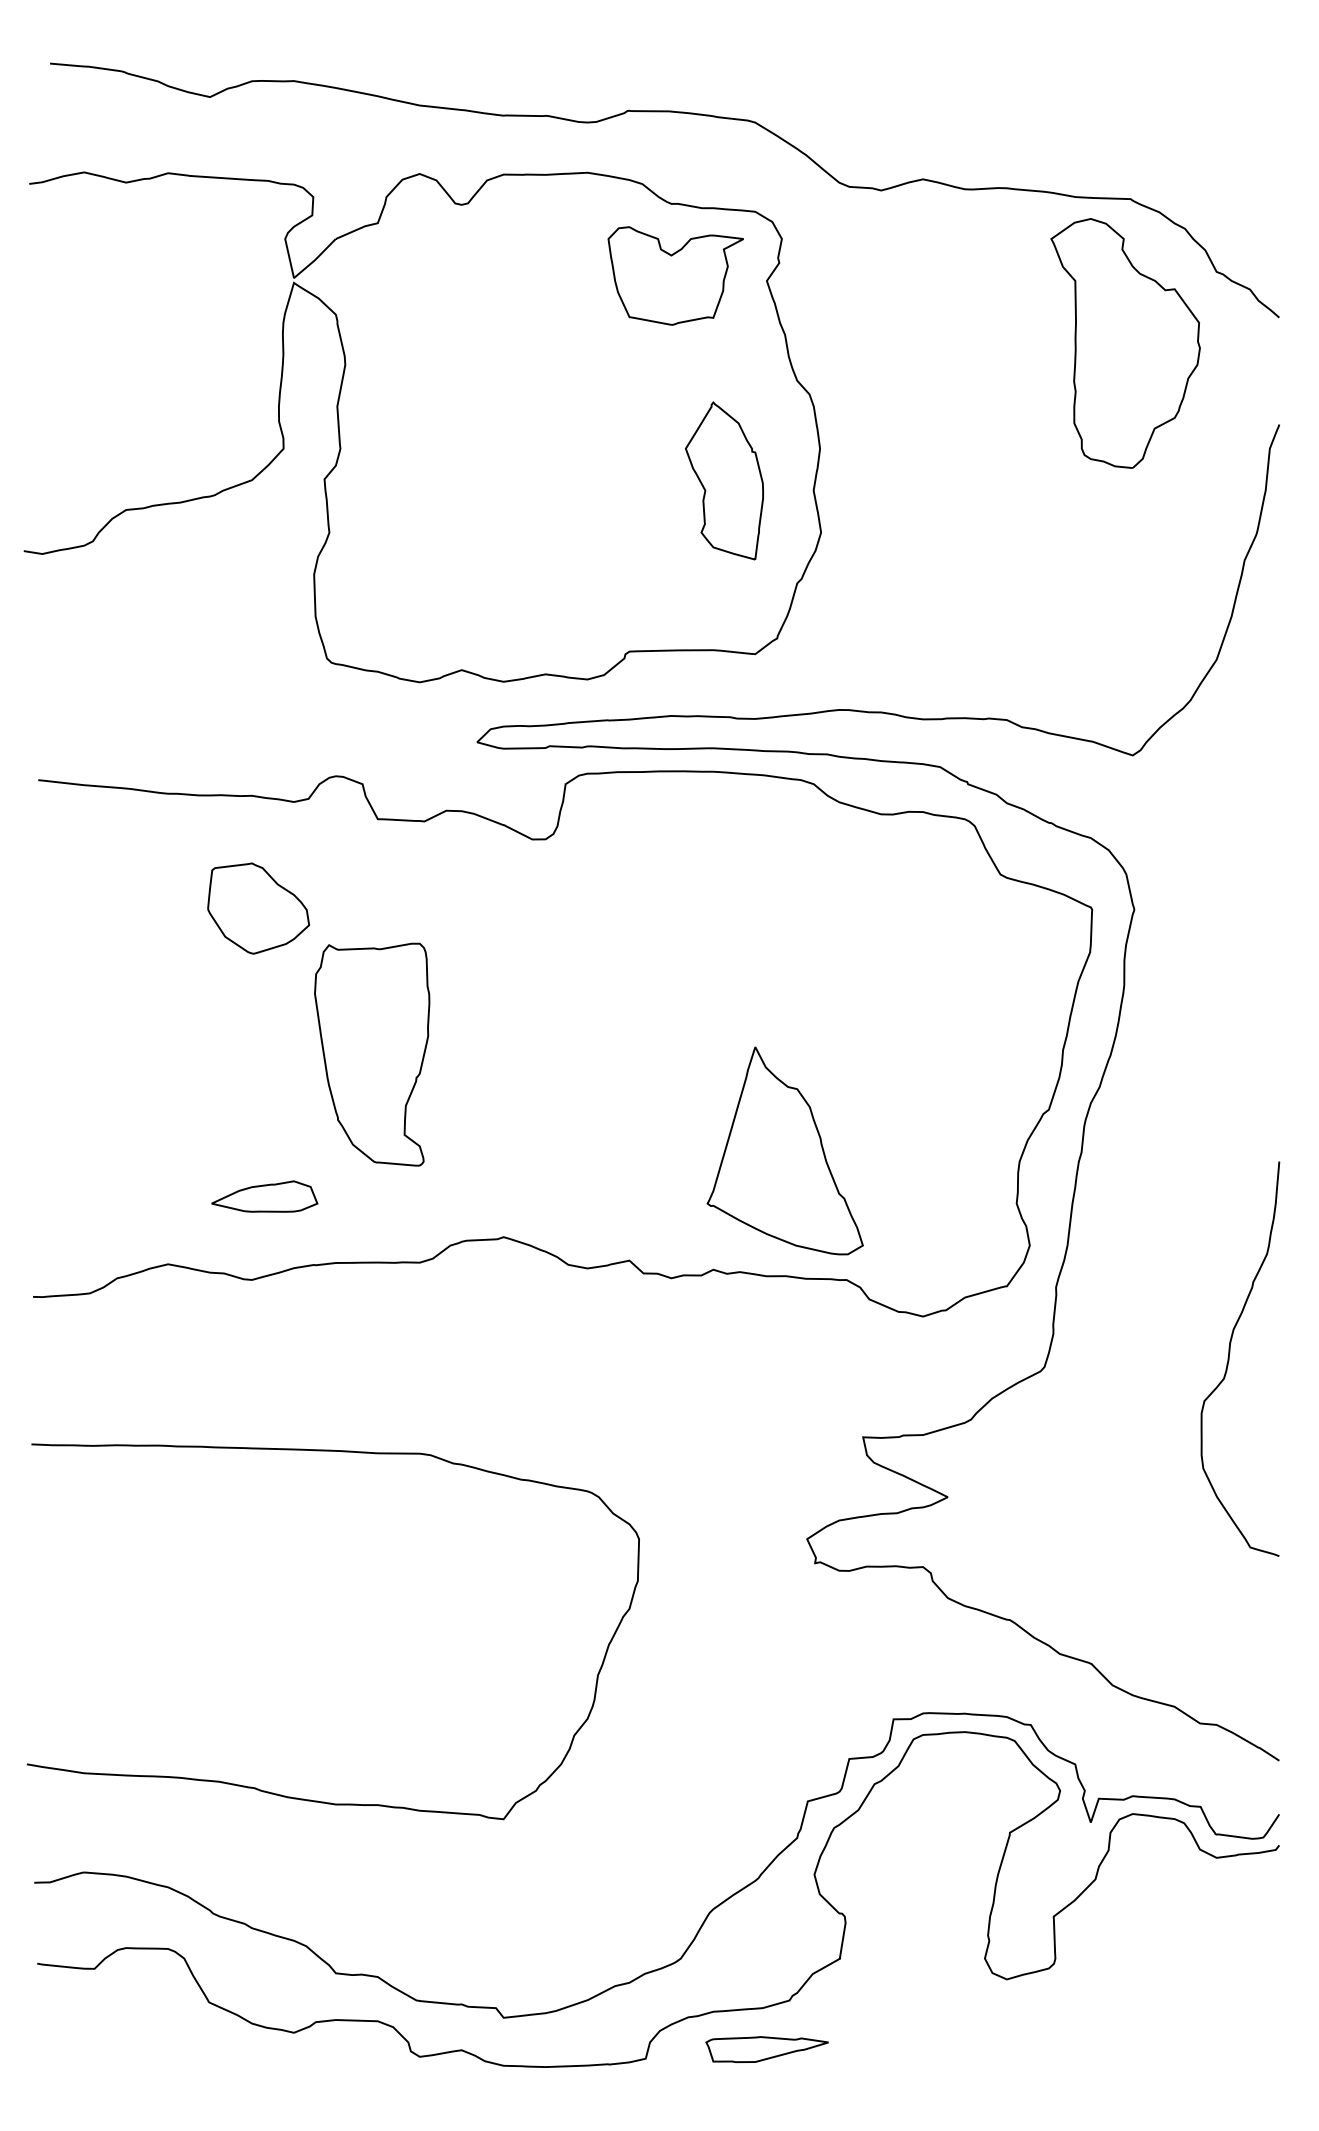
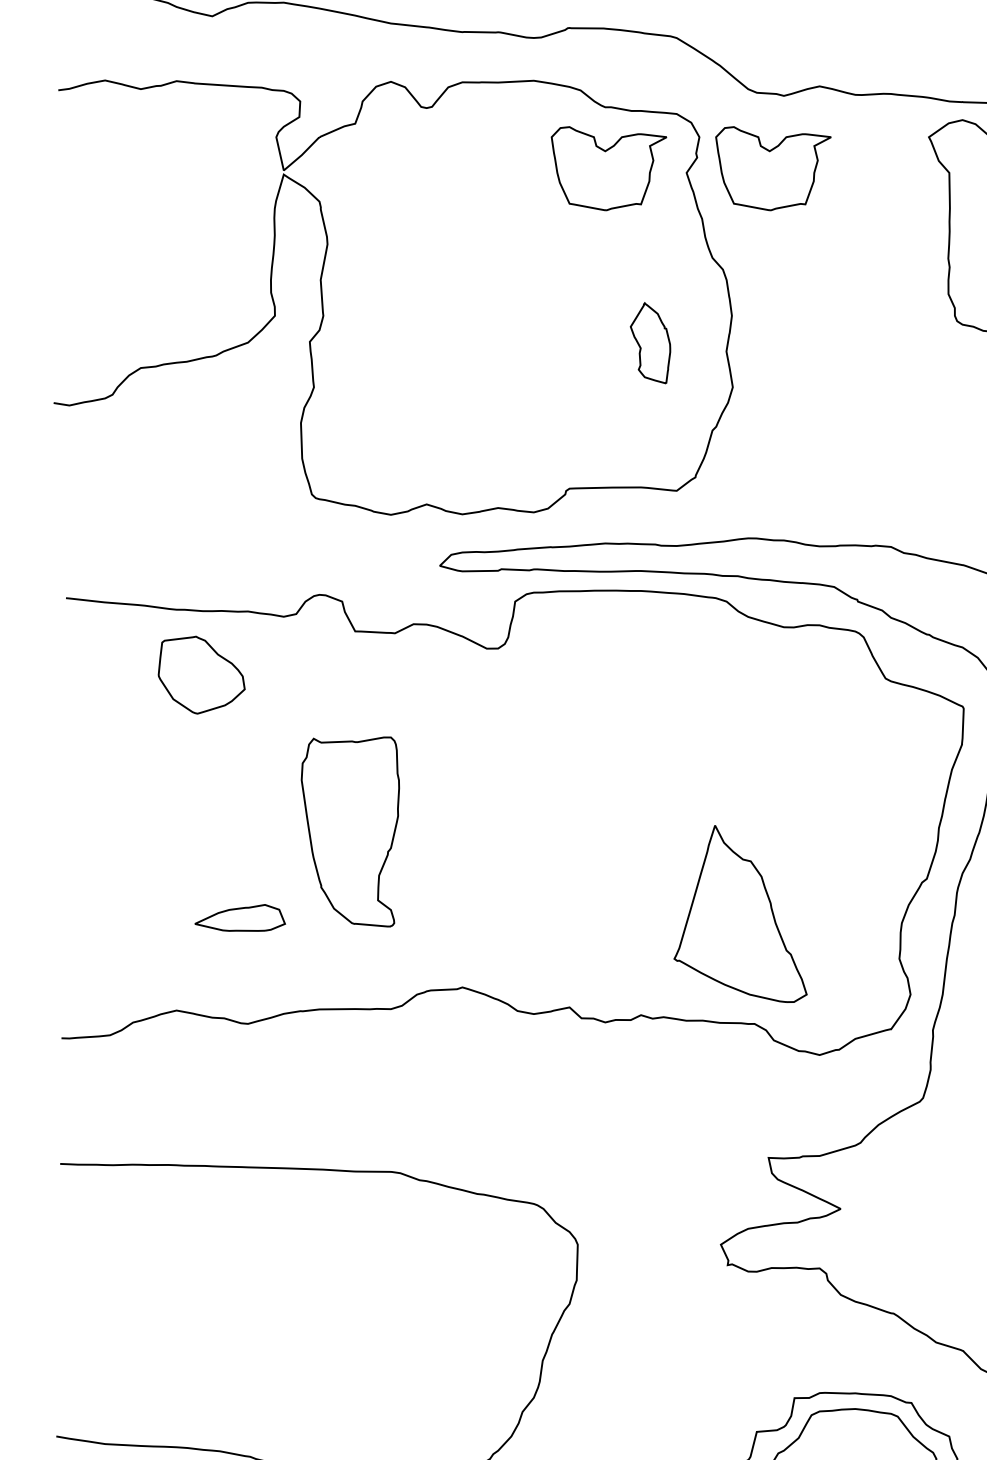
part: (868, 275) -> (773, 168), added
part: (724, 480) -> (650, 342), size x0.6
part: (258, 908) -> (201, 675), moved
part: (784, 1150) -> (739, 913), moved
part: (264, 1196) -> (239, 917), moved

